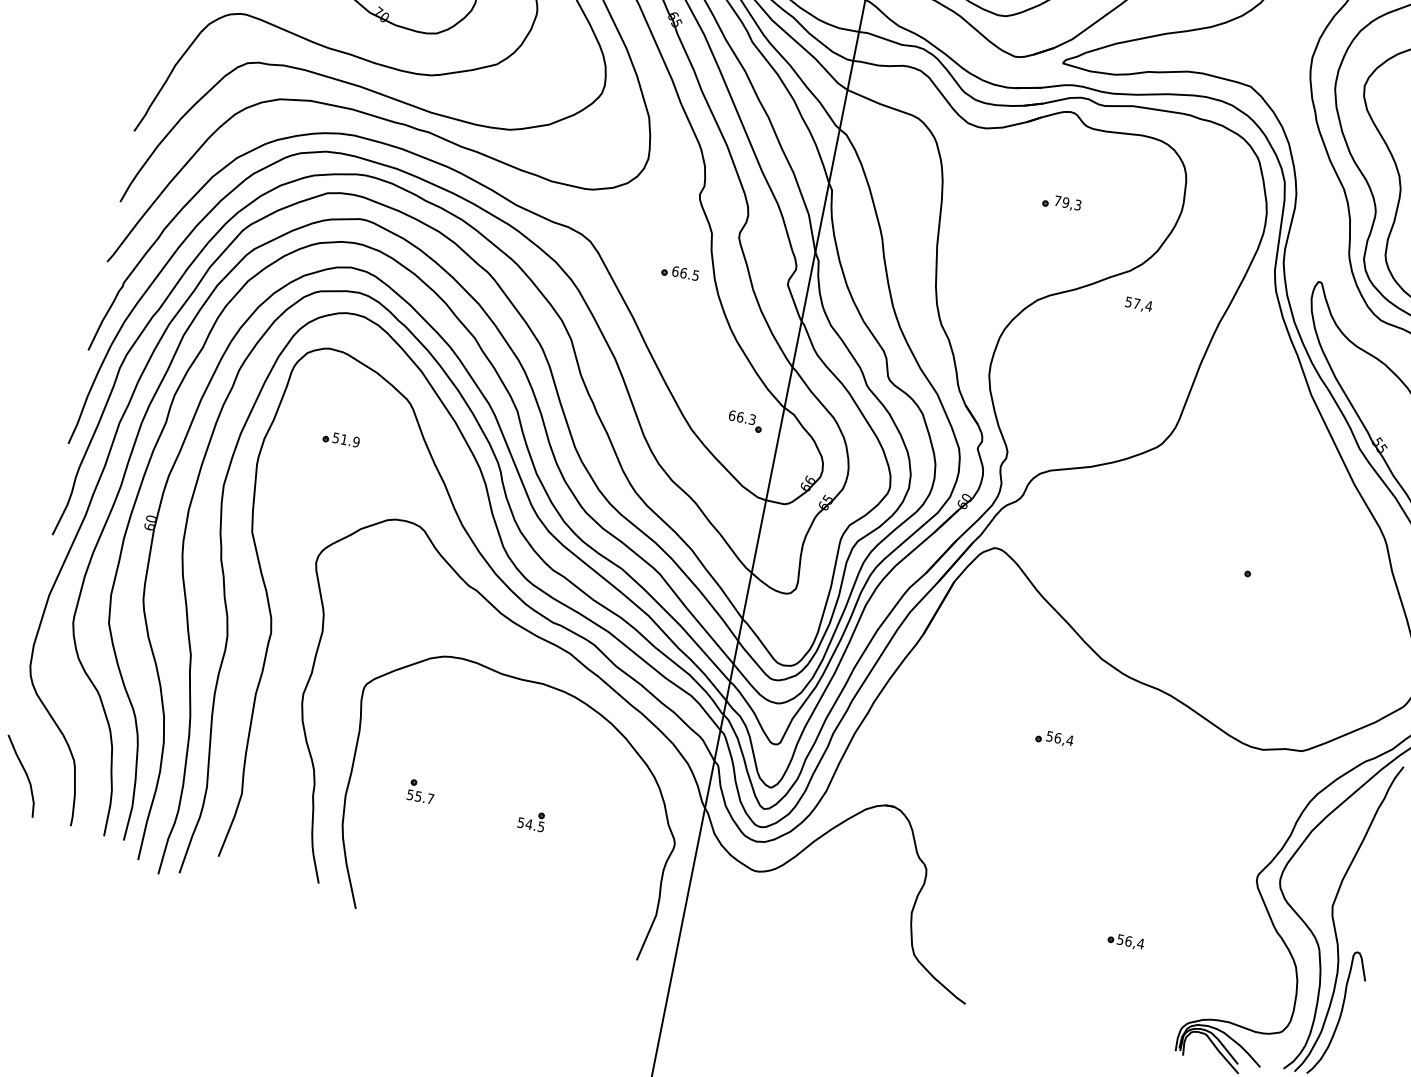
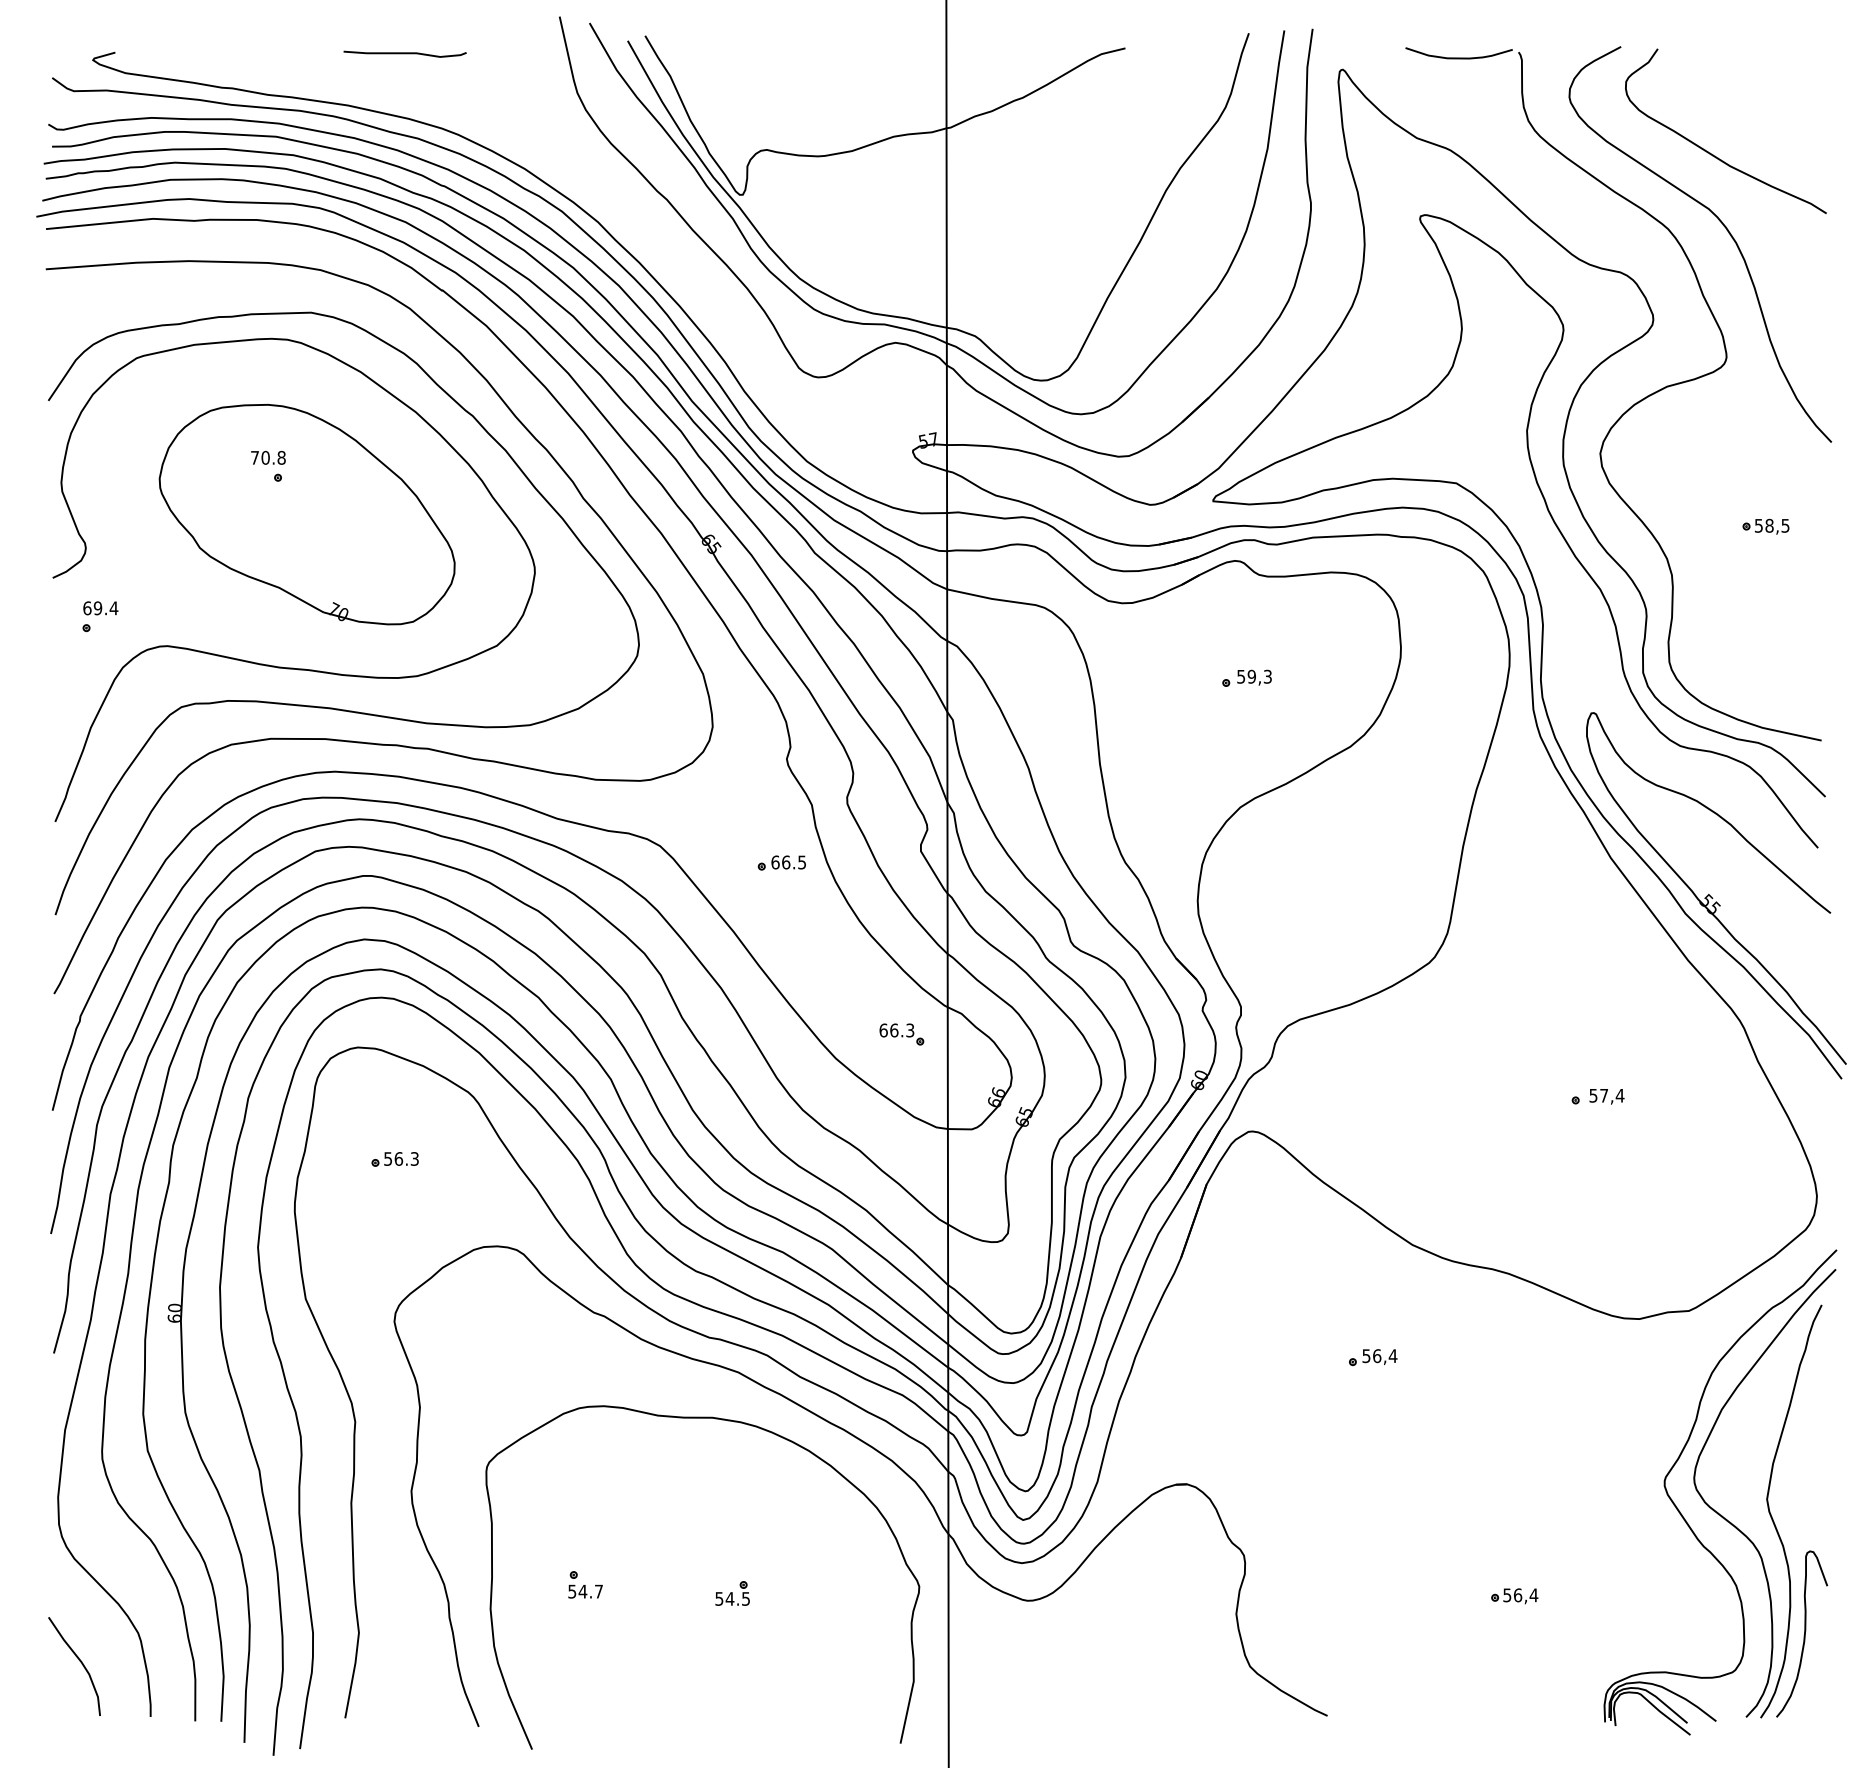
text: (1058, 200) -> (1241, 676), 79,3 -> 59,3
text: (1138, 304) -> (1606, 1096), moved
text: (350, 440) -> (406, 1158), 51.9 -> 56.3
text: (418, 796) -> (582, 1591), 55.7 -> 54.7

